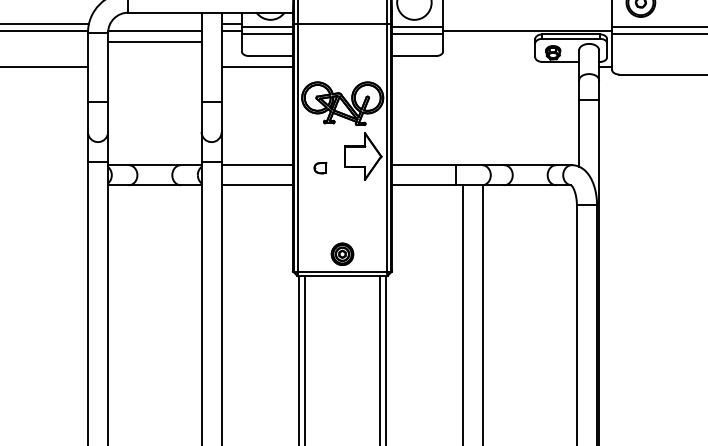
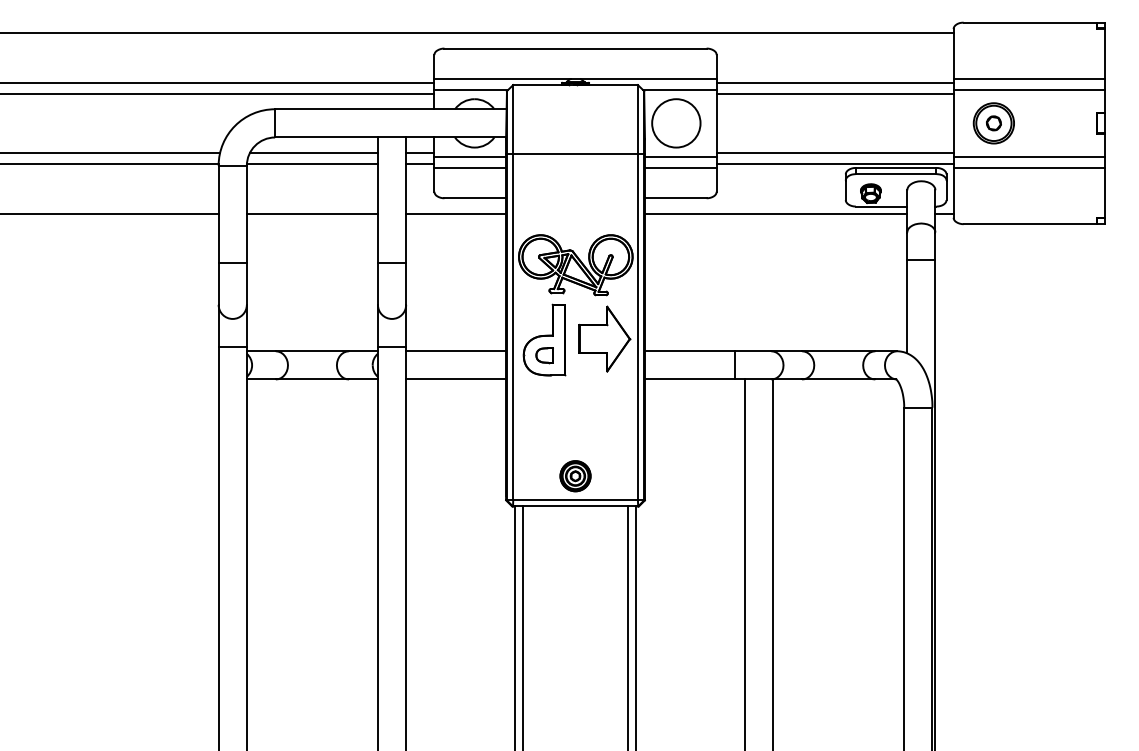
line: (155, 23) -> (313, 152), added
line: (527, 23) -> (834, 152), added
line: (154, 42) -> (311, 214), moved
line: (485, 67) -> (776, 214), added
part: (320, 156) -> (544, 339), added

